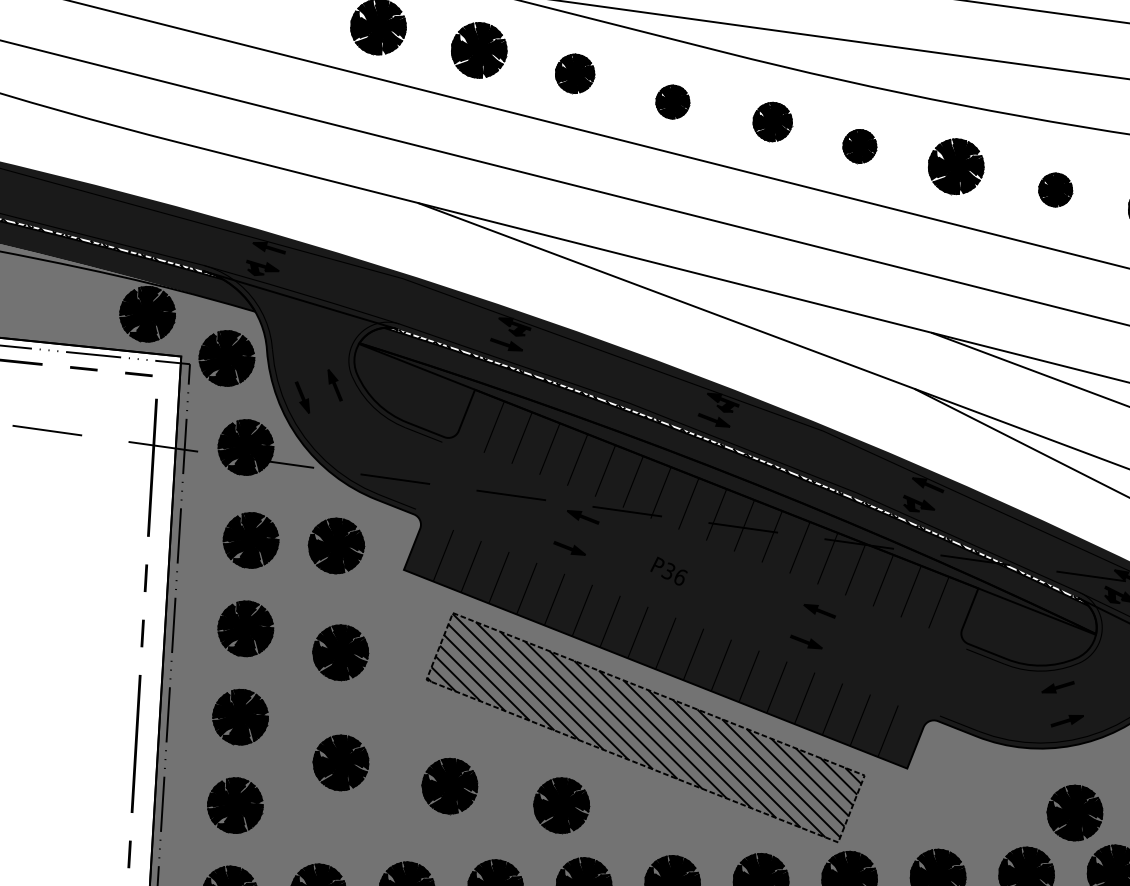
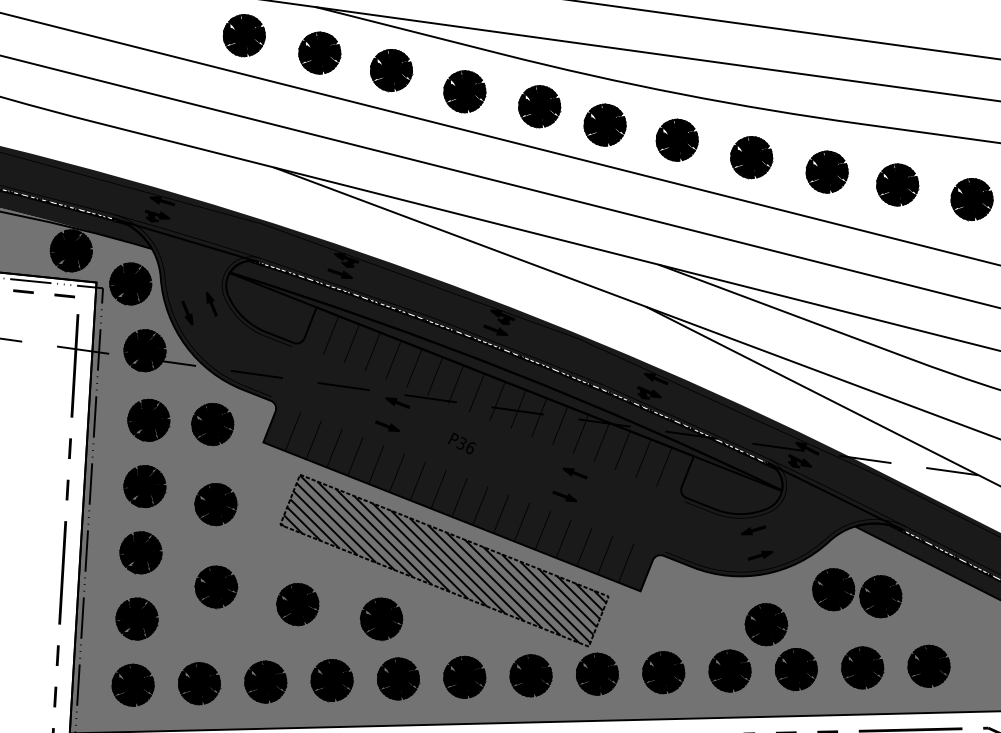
part: (574, 73) -> (391, 70), size x1.43
part: (672, 101) -> (464, 91), size x1.67
part: (772, 121) -> (539, 106), size x1.43
part: (859, 145) -> (604, 124), size x1.67
part: (1055, 189) -> (751, 157), size x1.67

